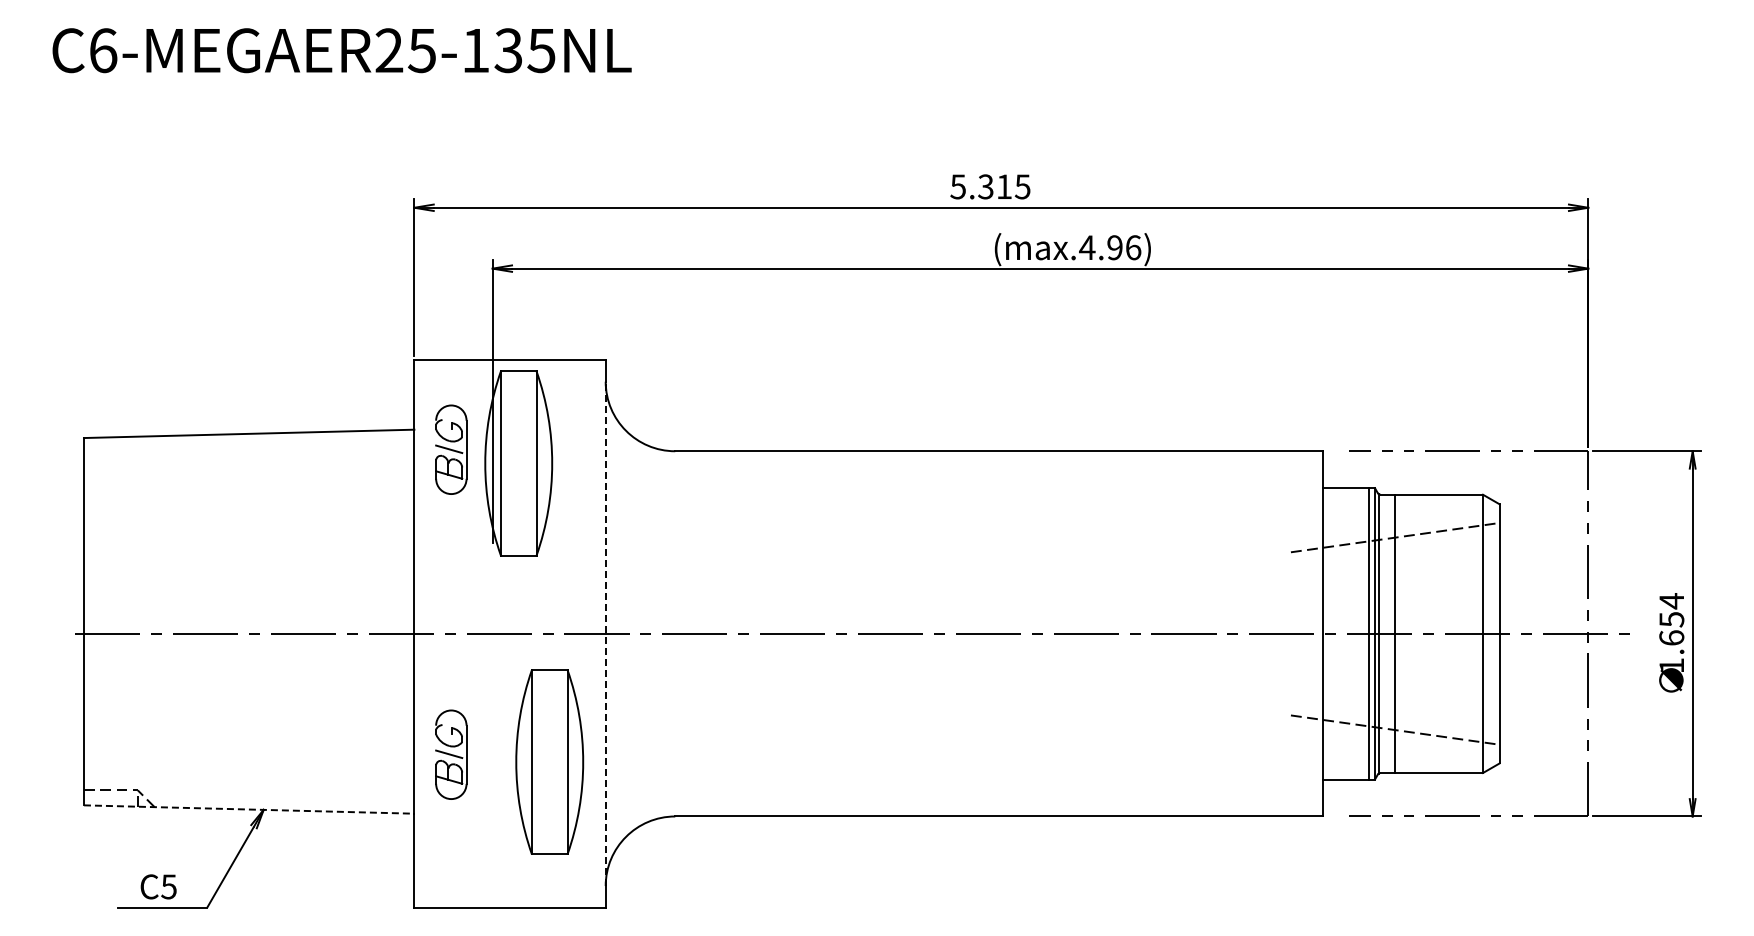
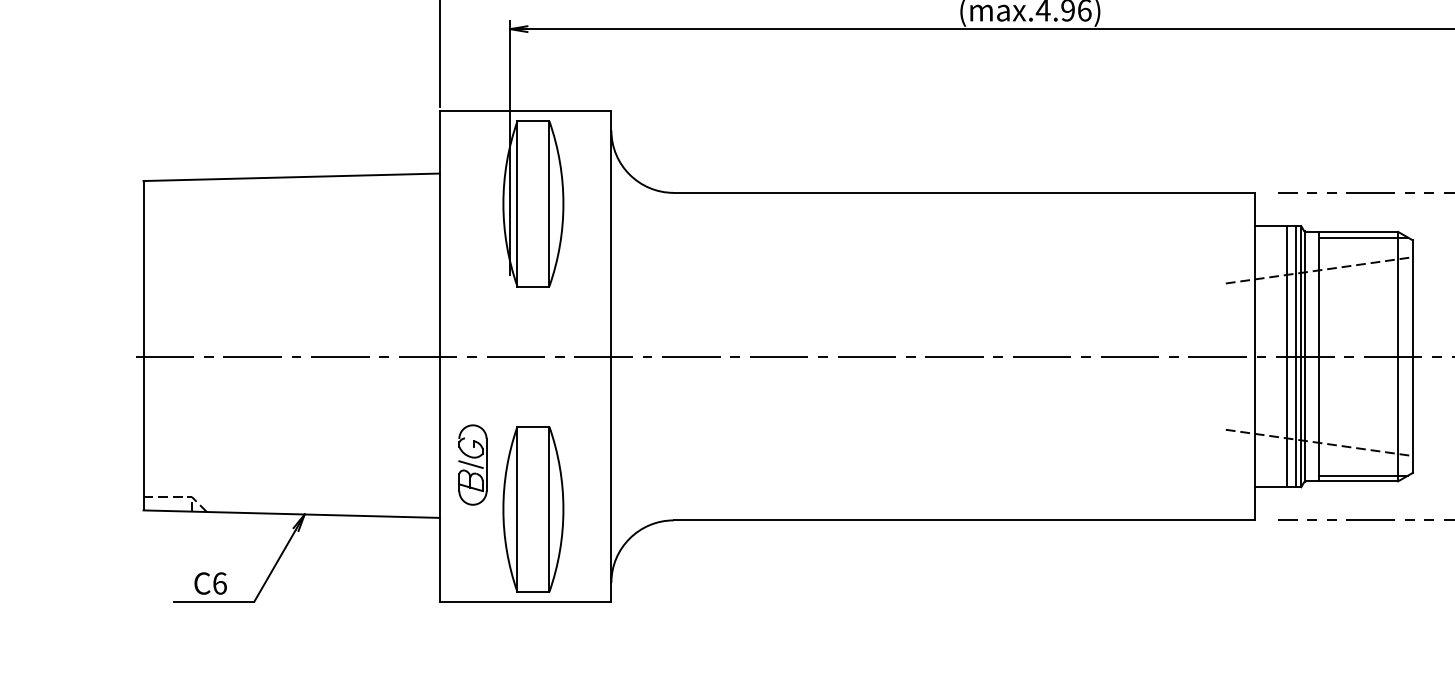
part: (451, 449) -> (473, 191), removed
line: (1444, 501) -> (1363, 237), added
line: (605, 633) -> (611, 356), dashed -> solid
line: (1359, 633) -> (1287, 356), added
part: (549, 761) -> (533, 508), moved
line: (1444, 766) -> (1363, 475), added
line: (249, 809) -> (291, 514), dashed -> solid
text: (168, 886) -> (219, 583), C5 -> C6

